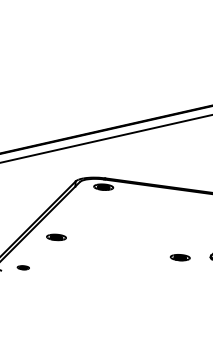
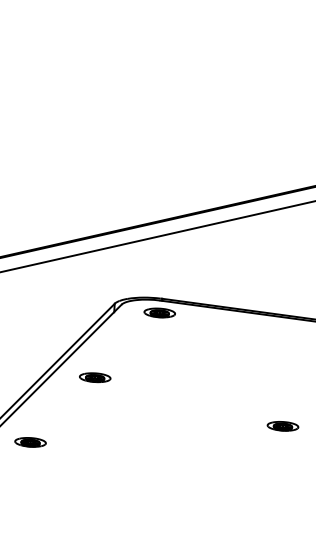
part: (56, 237) -> (95, 377), moved
part: (23, 267) -> (30, 442), size x1.67

